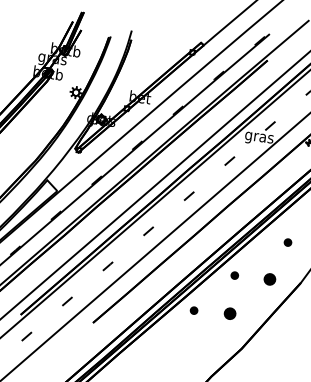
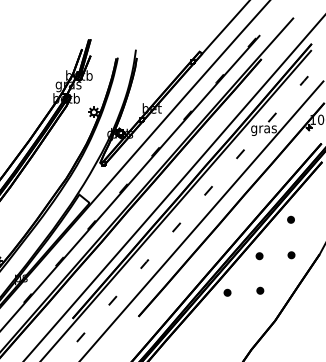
part: (287, 242) -> (290, 219), moved
part: (269, 279) -> (291, 255), size x0.62
part: (230, 313) -> (260, 290), size x0.62

